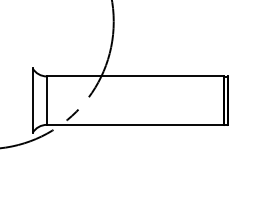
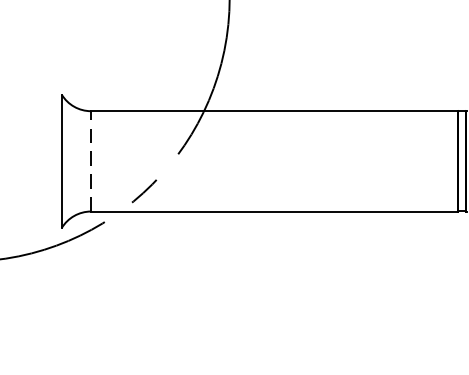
line: (46, 100) -> (90, 161), solid -> dashed

